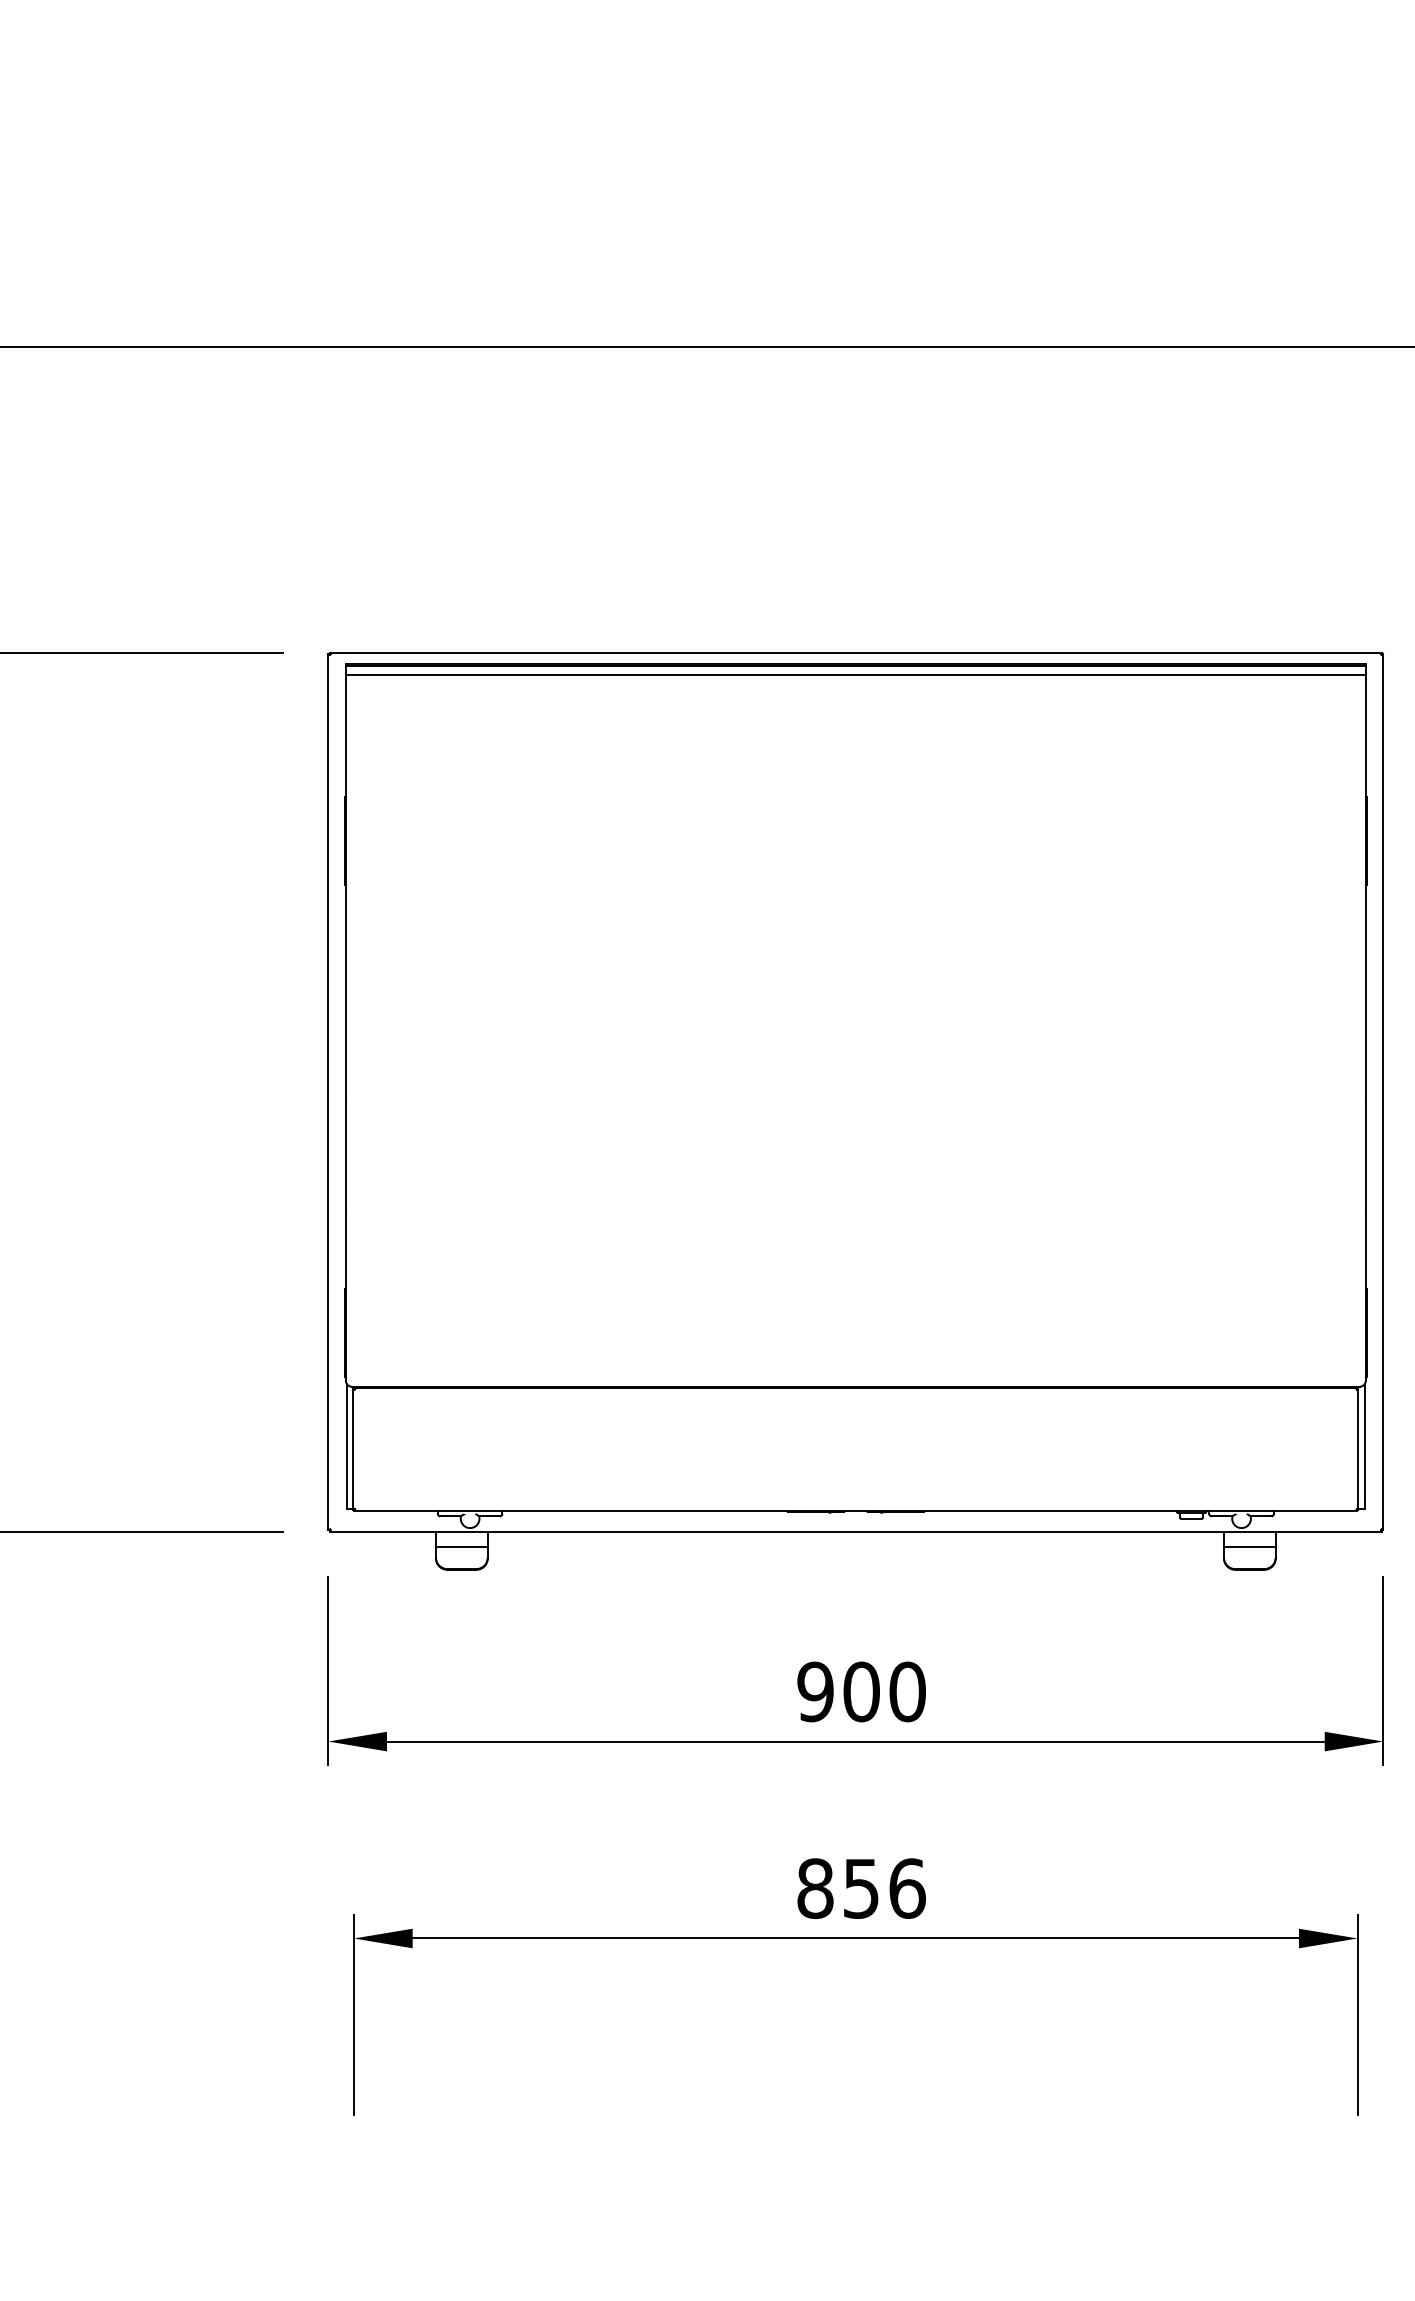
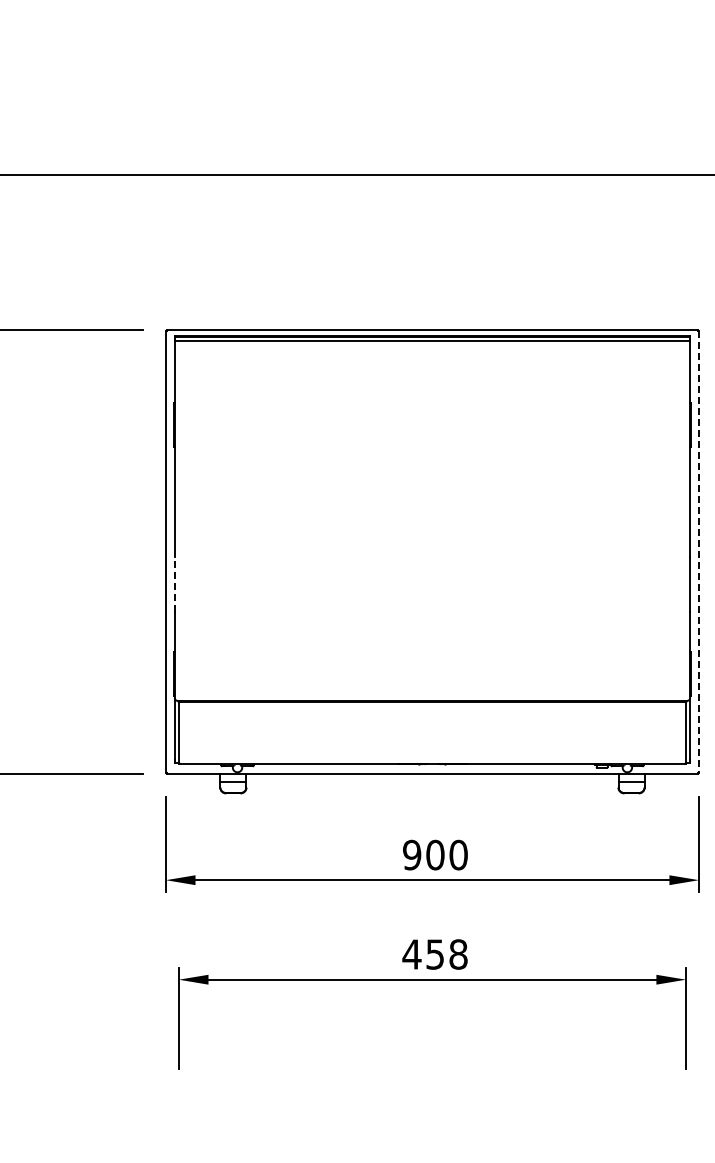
line: (1384, 1093) -> (699, 552), solid -> dashed
line: (345, 1156) -> (174, 584), solid -> dashed
text: (859, 1888) -> (434, 954), 856 -> 458

